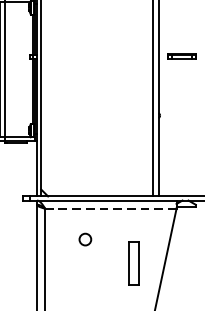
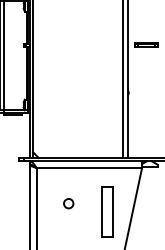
line: (111, 208) -> (89, 167), dashed -> solid
circle: (85, 239) -> (68, 203), moved
part: (133, 262) -> (107, 211), size x1.43

